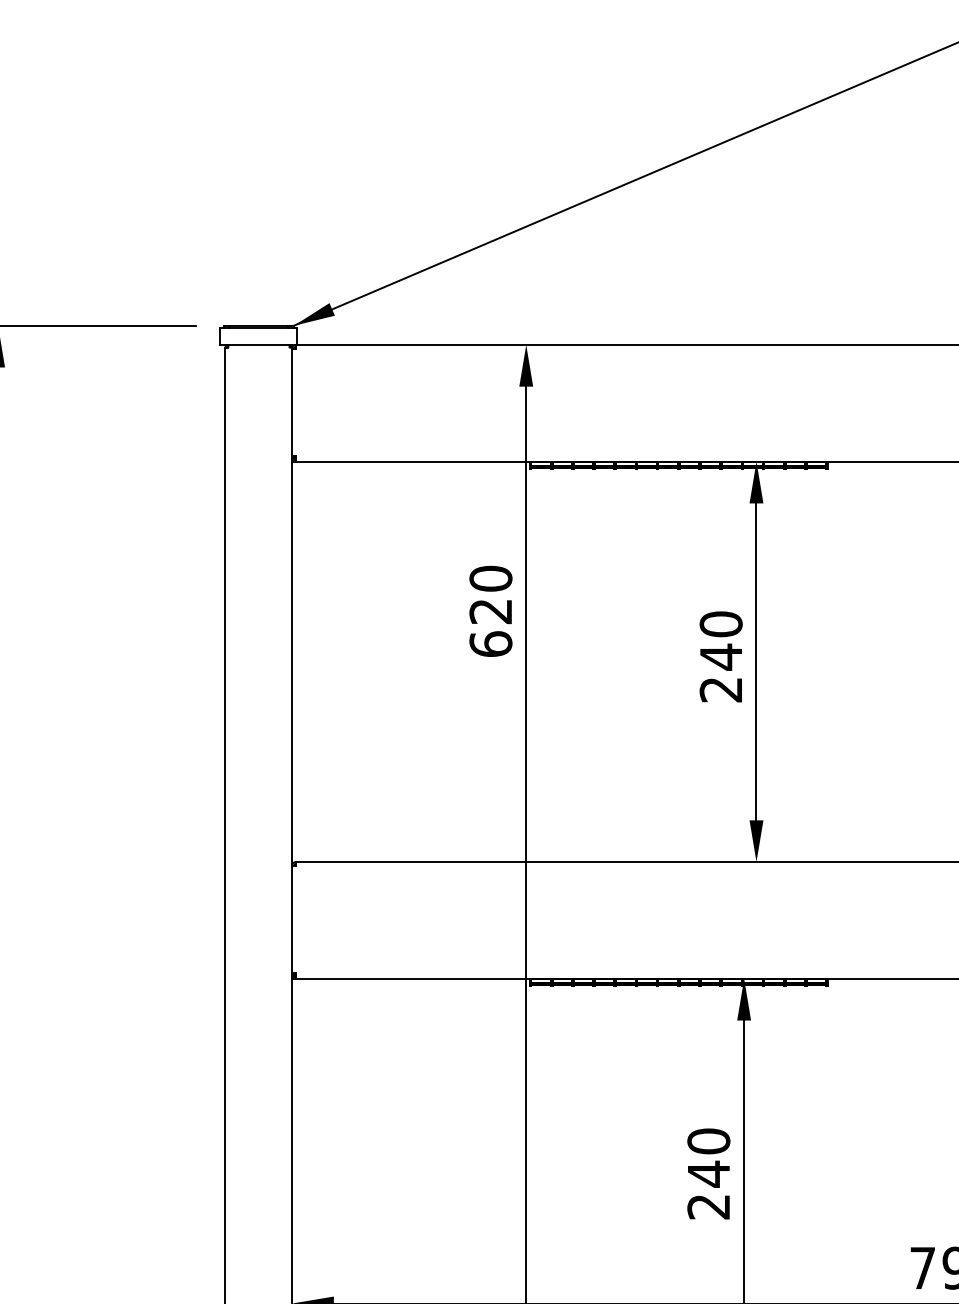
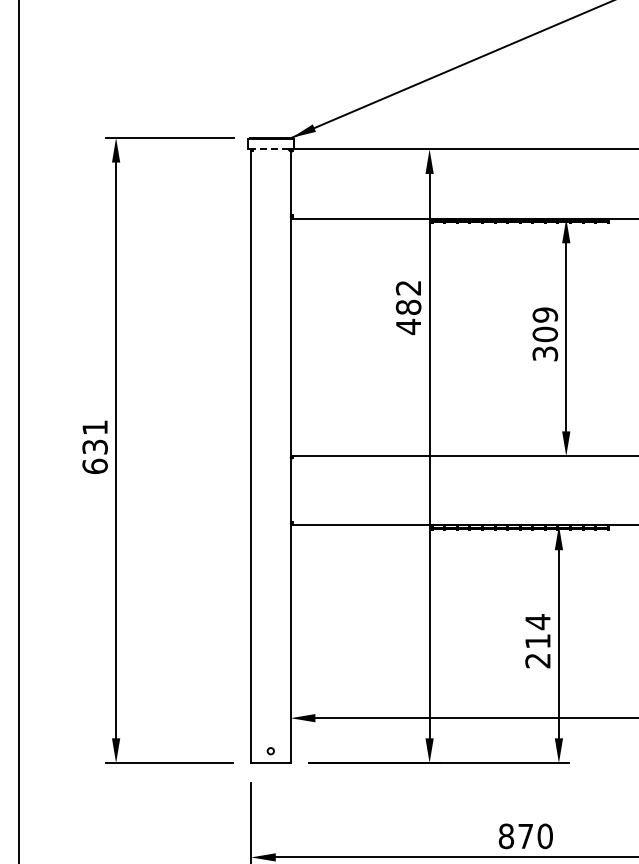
line: (258, 345) -> (270, 149), solid -> dashed
text: (490, 611) -> (408, 307), 620 -> 482
text: (721, 657) -> (545, 334), 240 -> 309
text: (708, 1157) -> (537, 631), 240 -> 214

